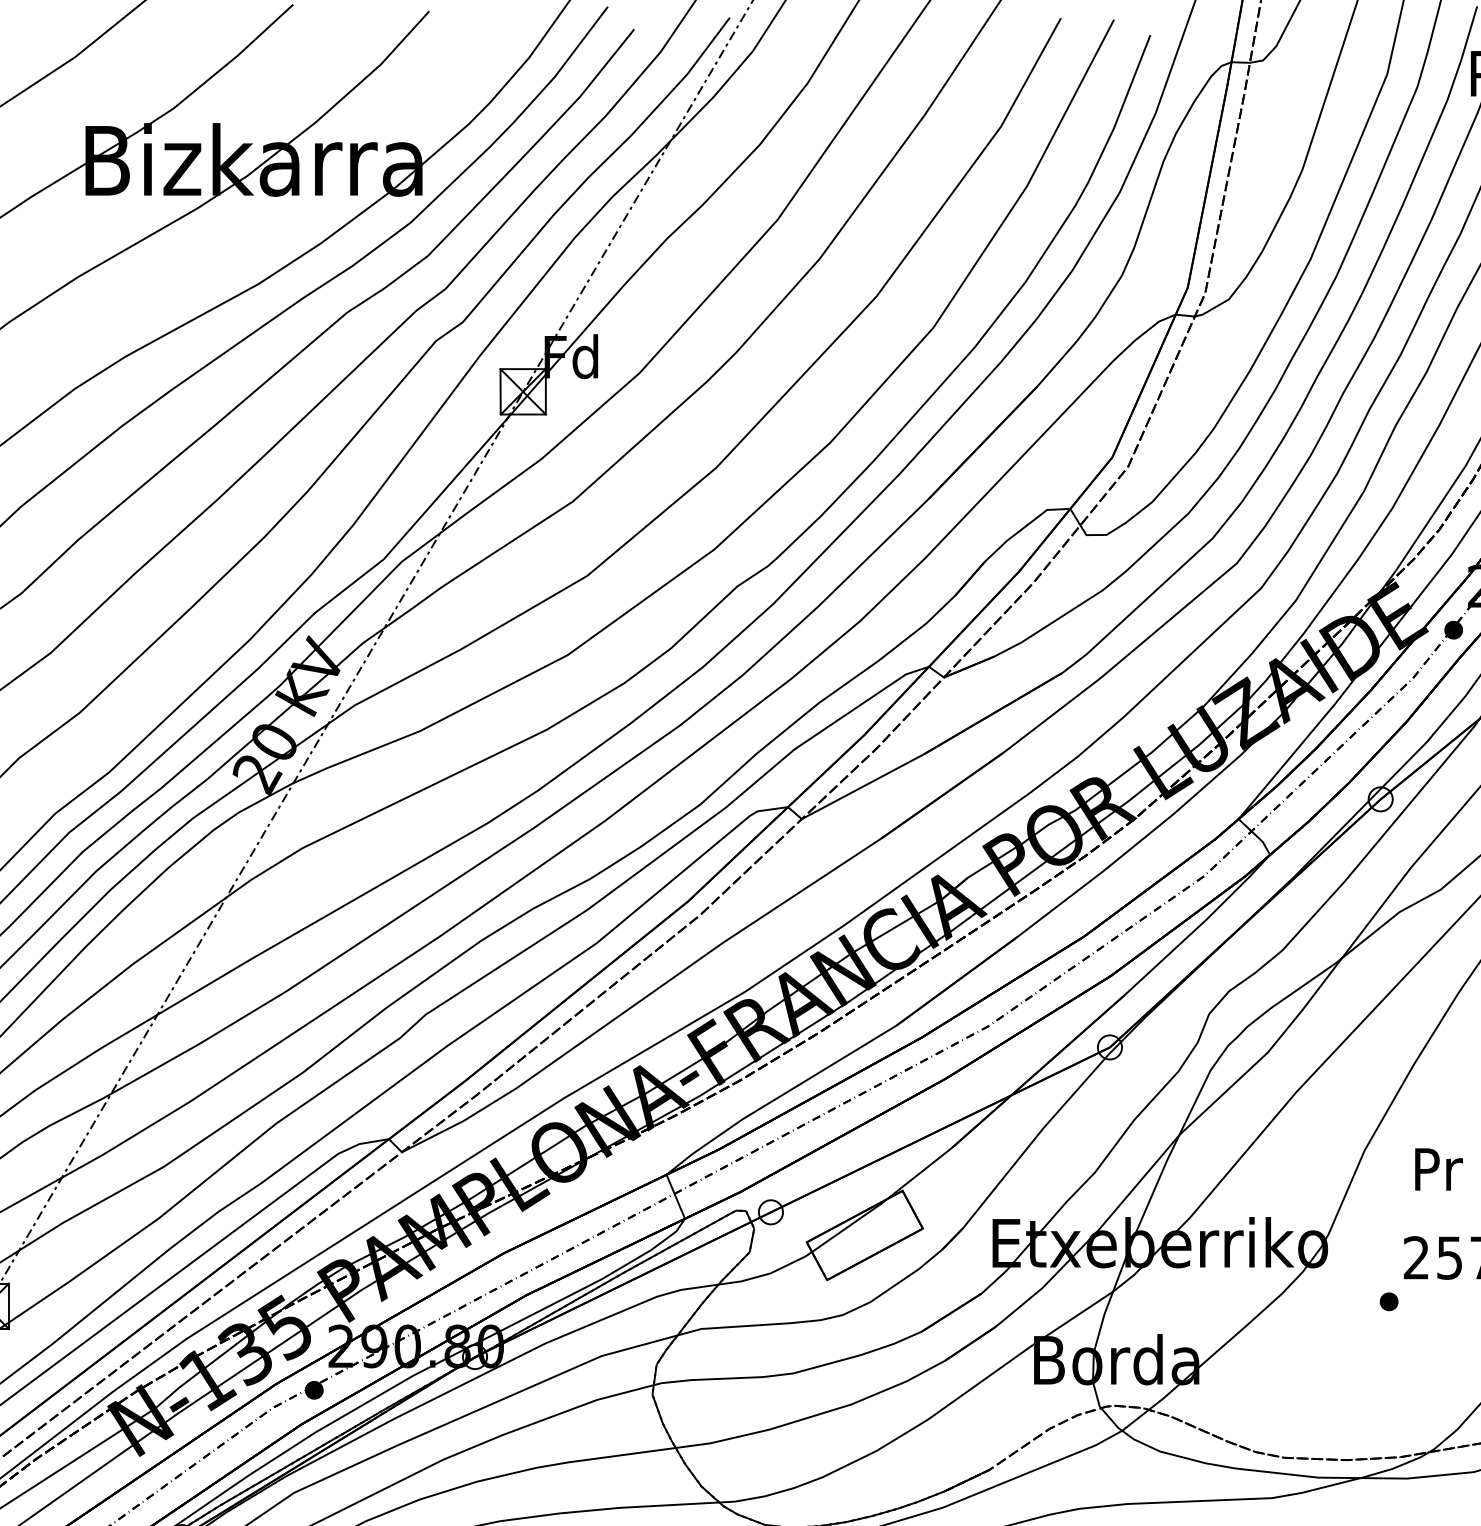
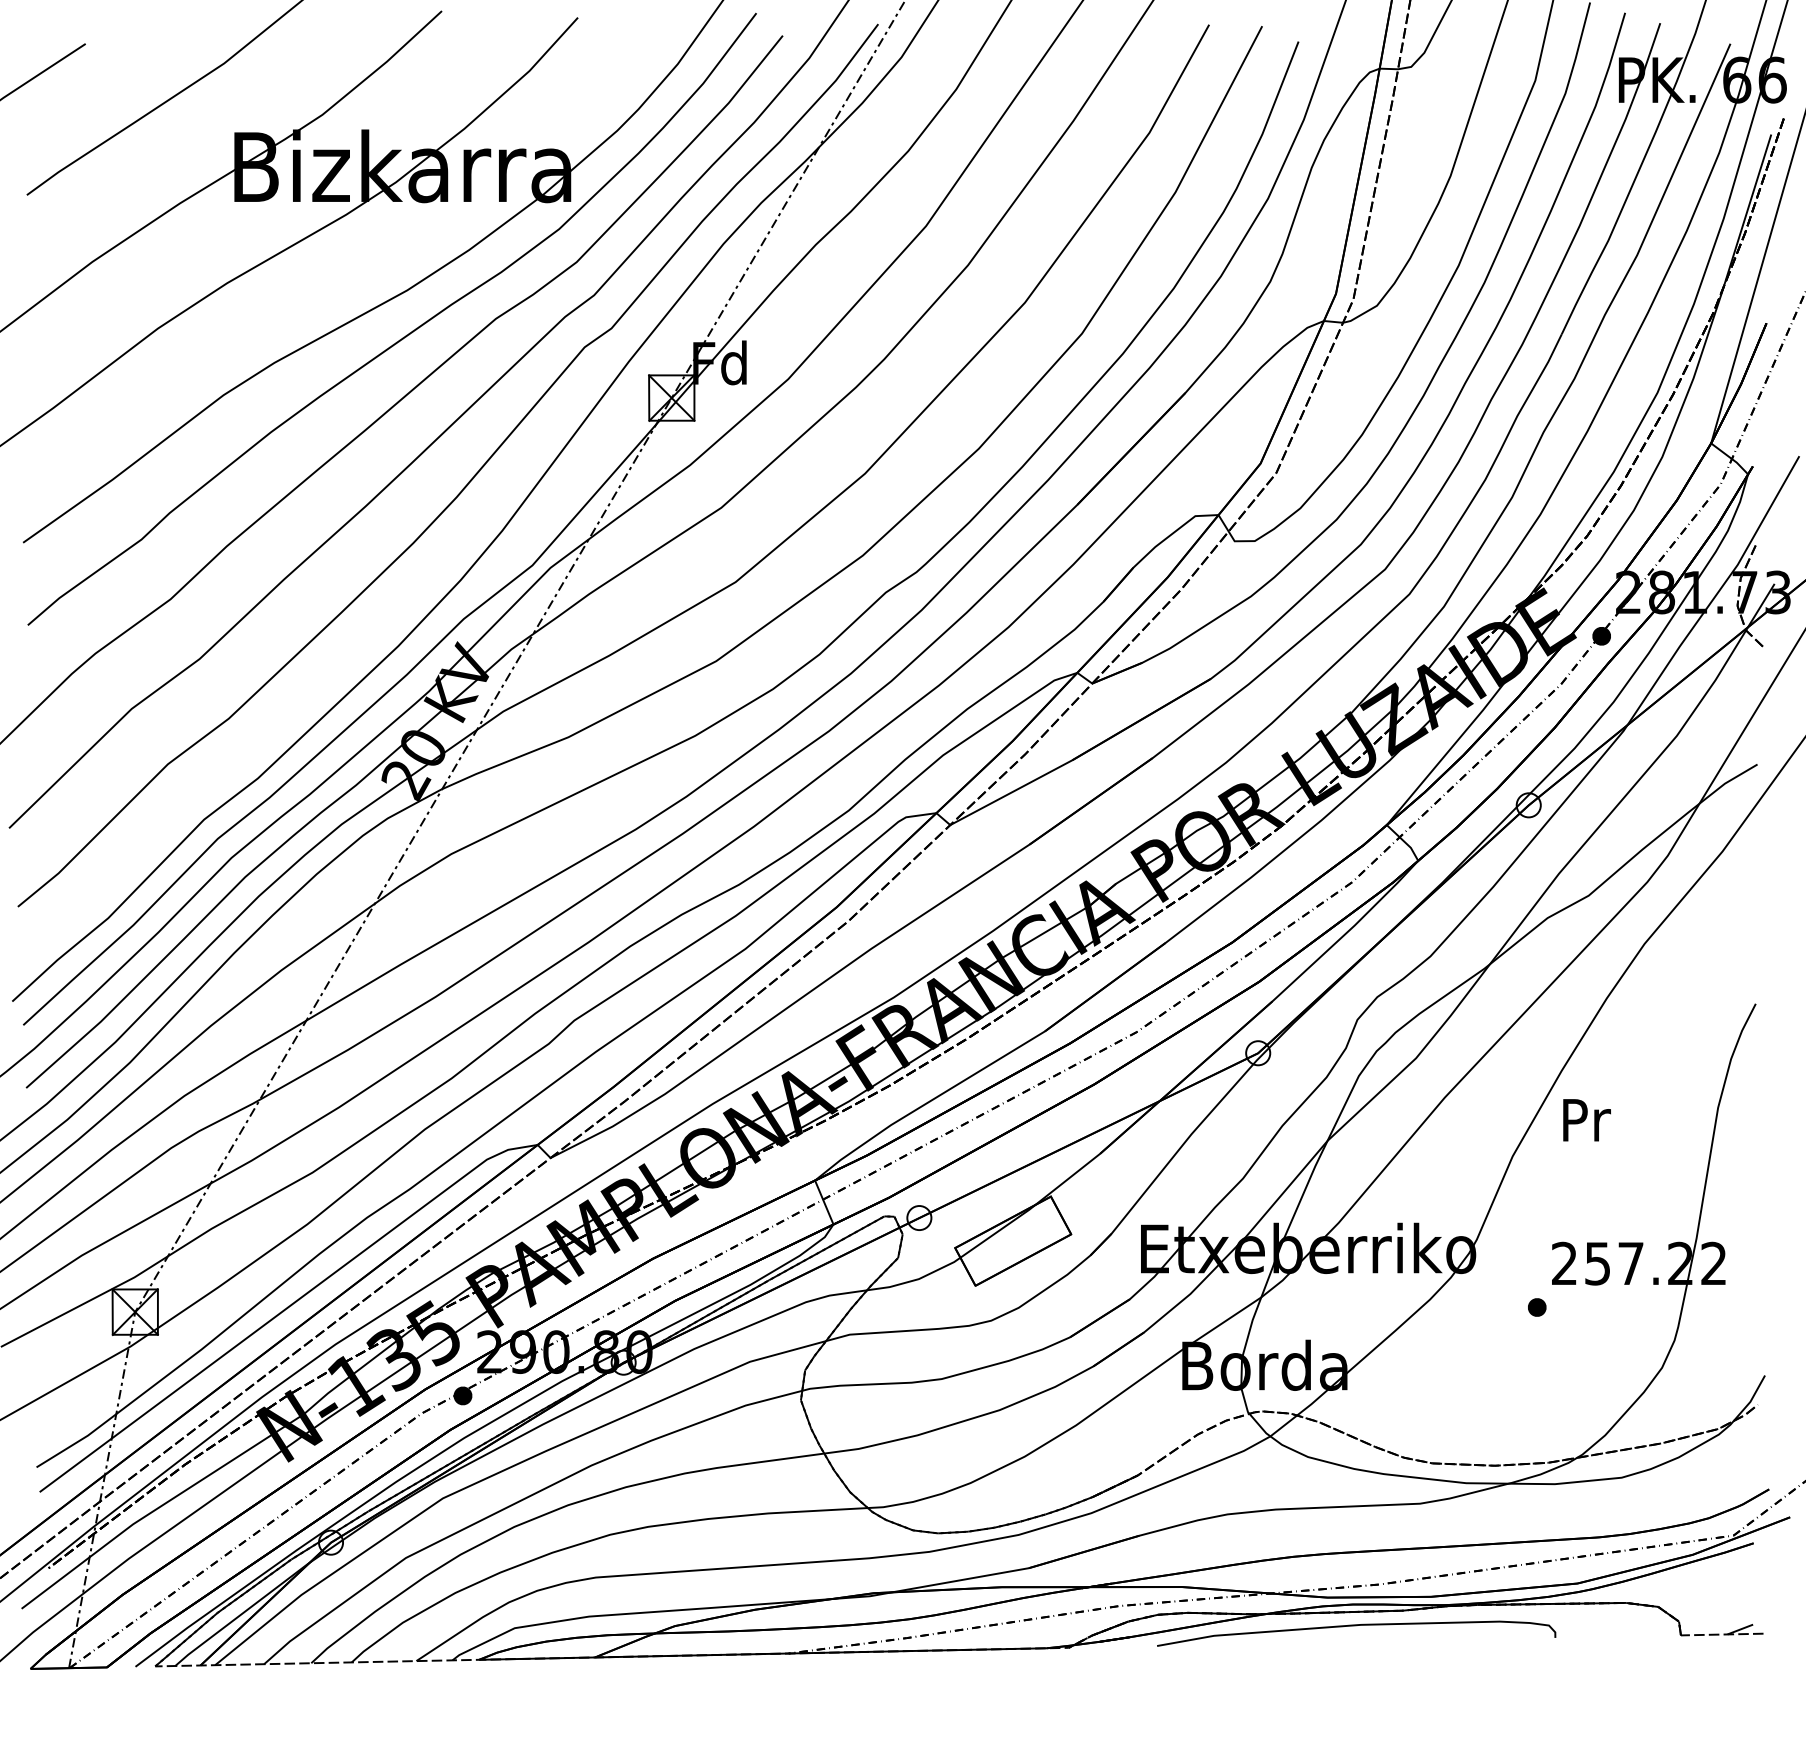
text: (1438, 1169) -> (1586, 1120), moved

